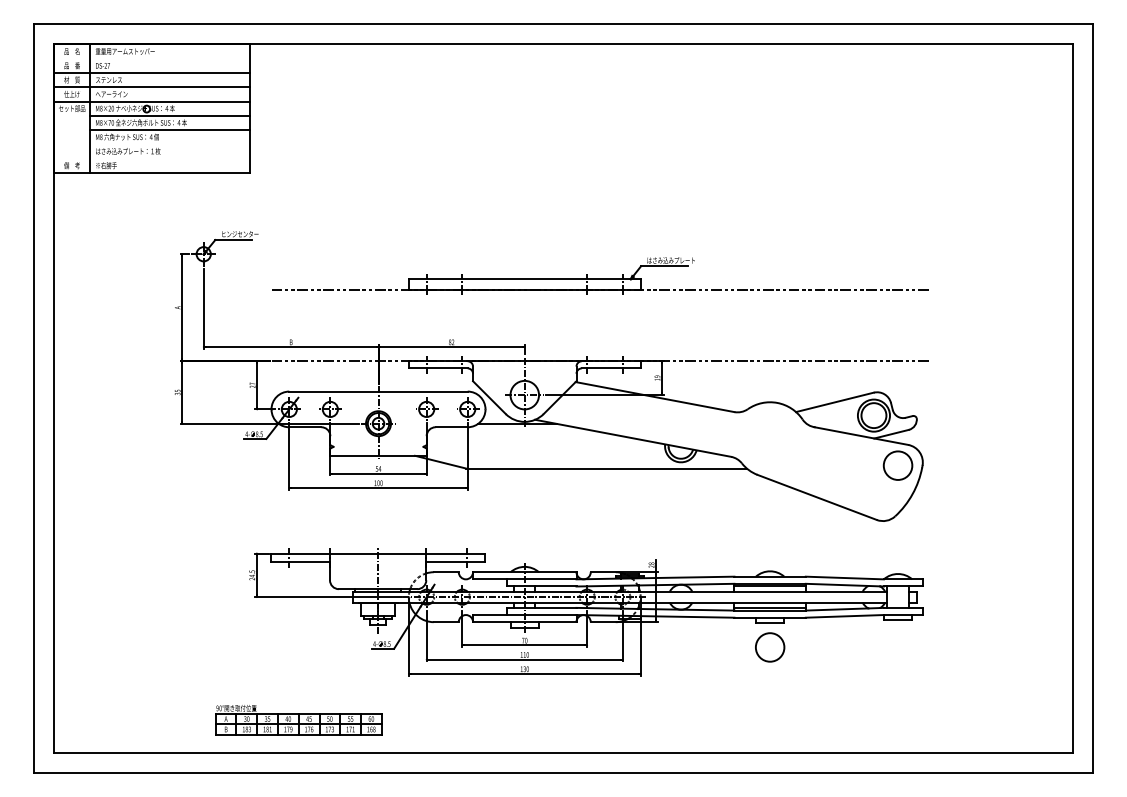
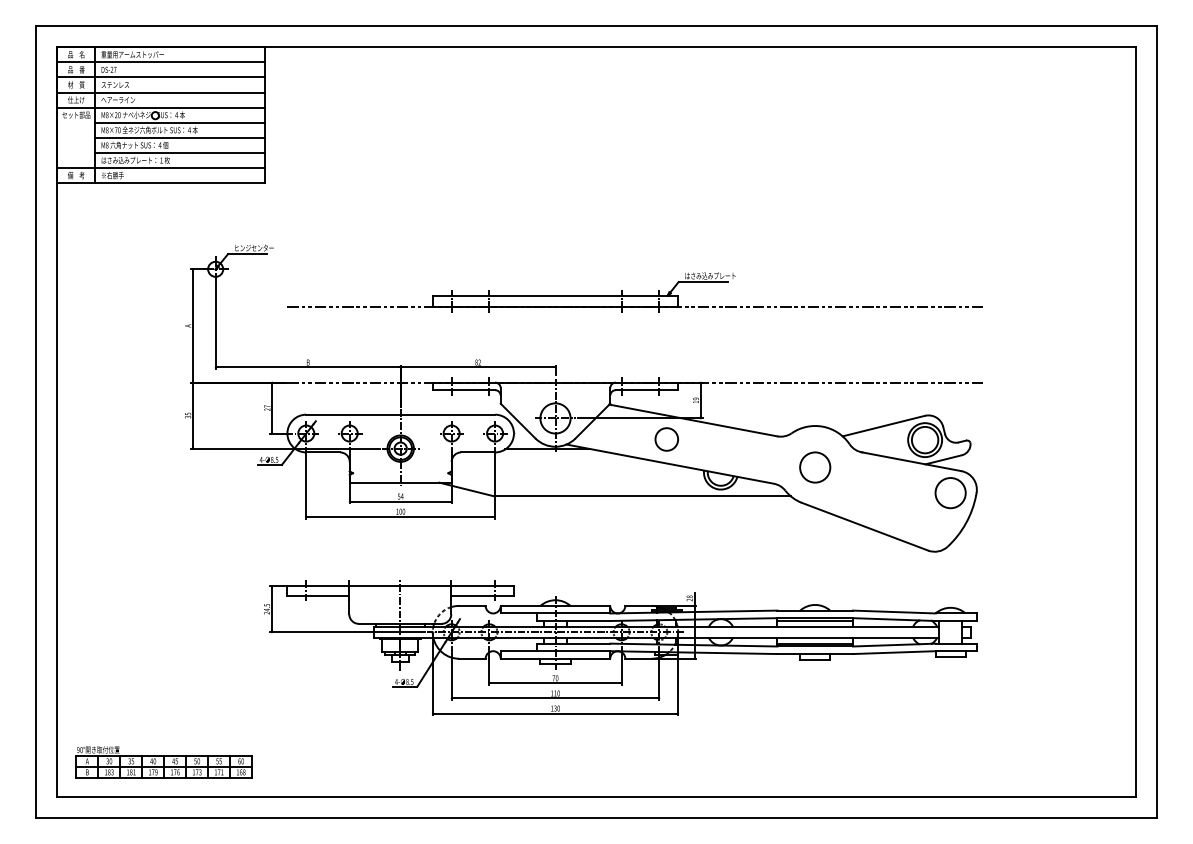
line: (152, 58) -> (161, 62), added
line: (170, 143) -> (180, 152), added
line: (152, 159) -> (161, 168), added
circle: (629, 415) -> (666, 439), added
circle: (770, 647) -> (815, 467), moved
part: (298, 720) -> (163, 762), moved

